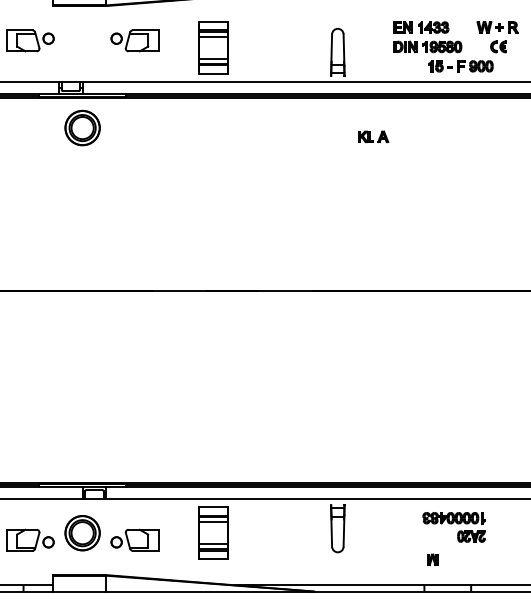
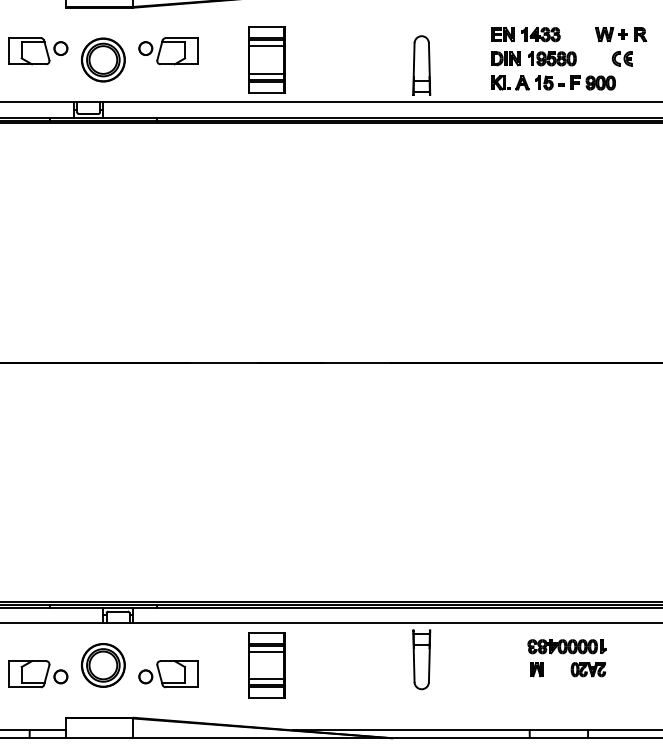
part: (82, 127) -> (103, 59), moved
part: (373, 136) -> (510, 82), moved
part: (432, 559) -> (536, 669), moved

